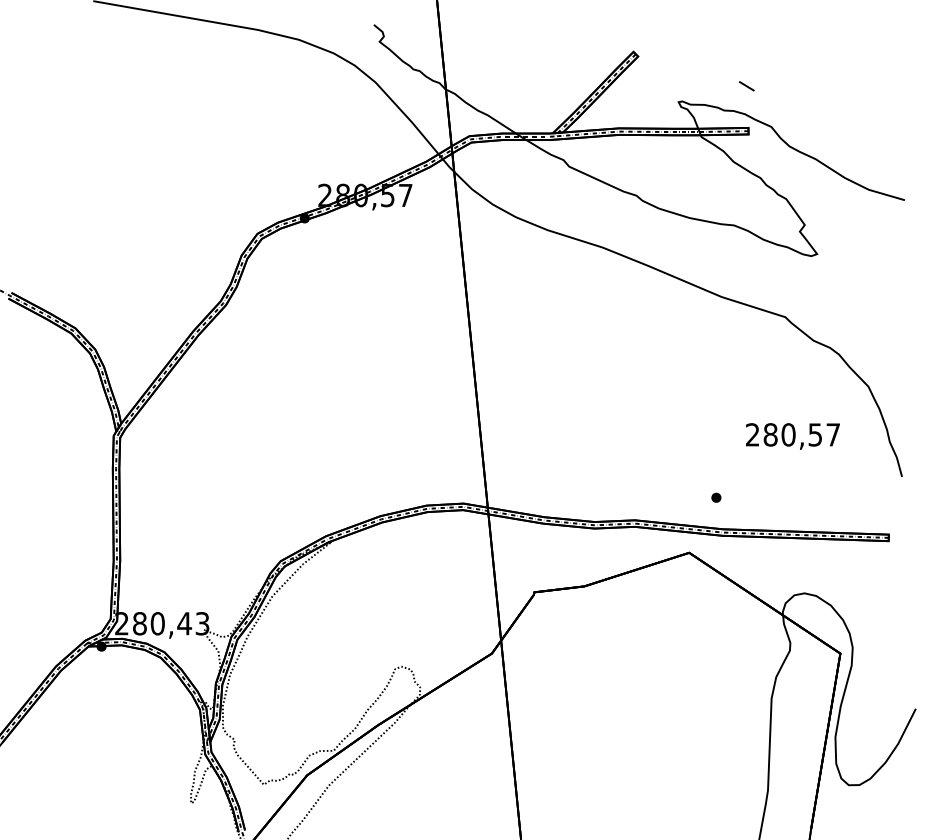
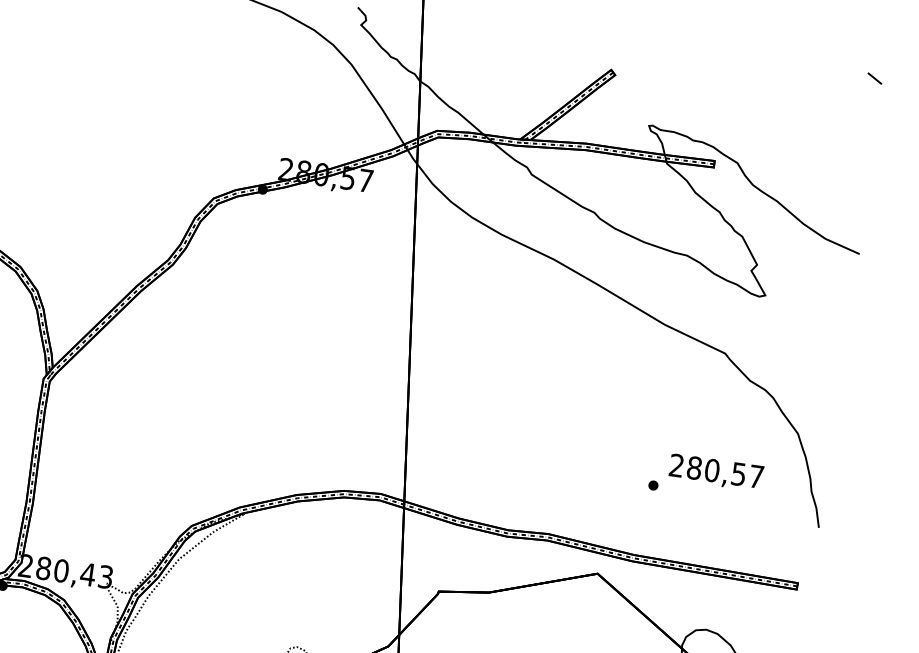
line: (746, 86) -> (874, 78), moved
part: (716, 497) -> (653, 485), moved

